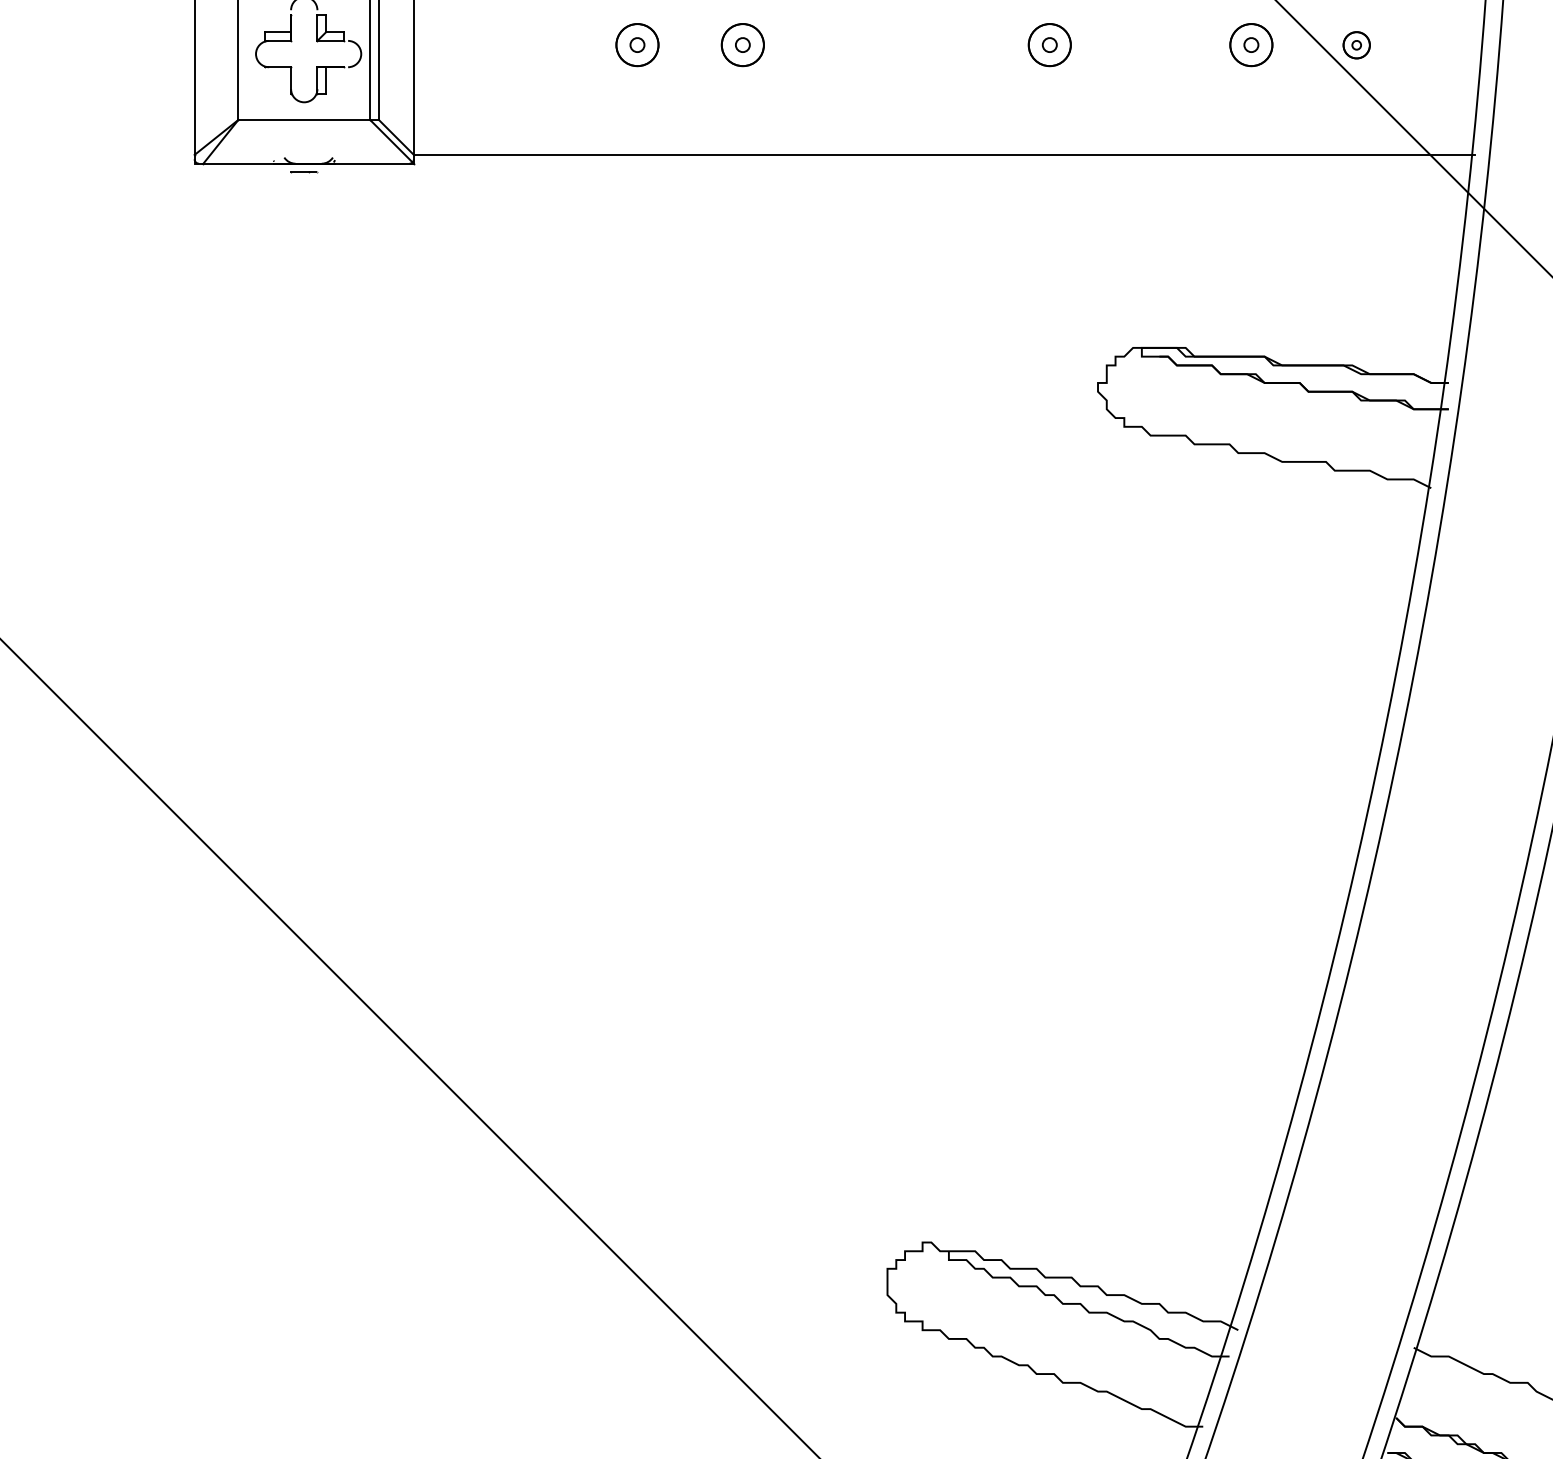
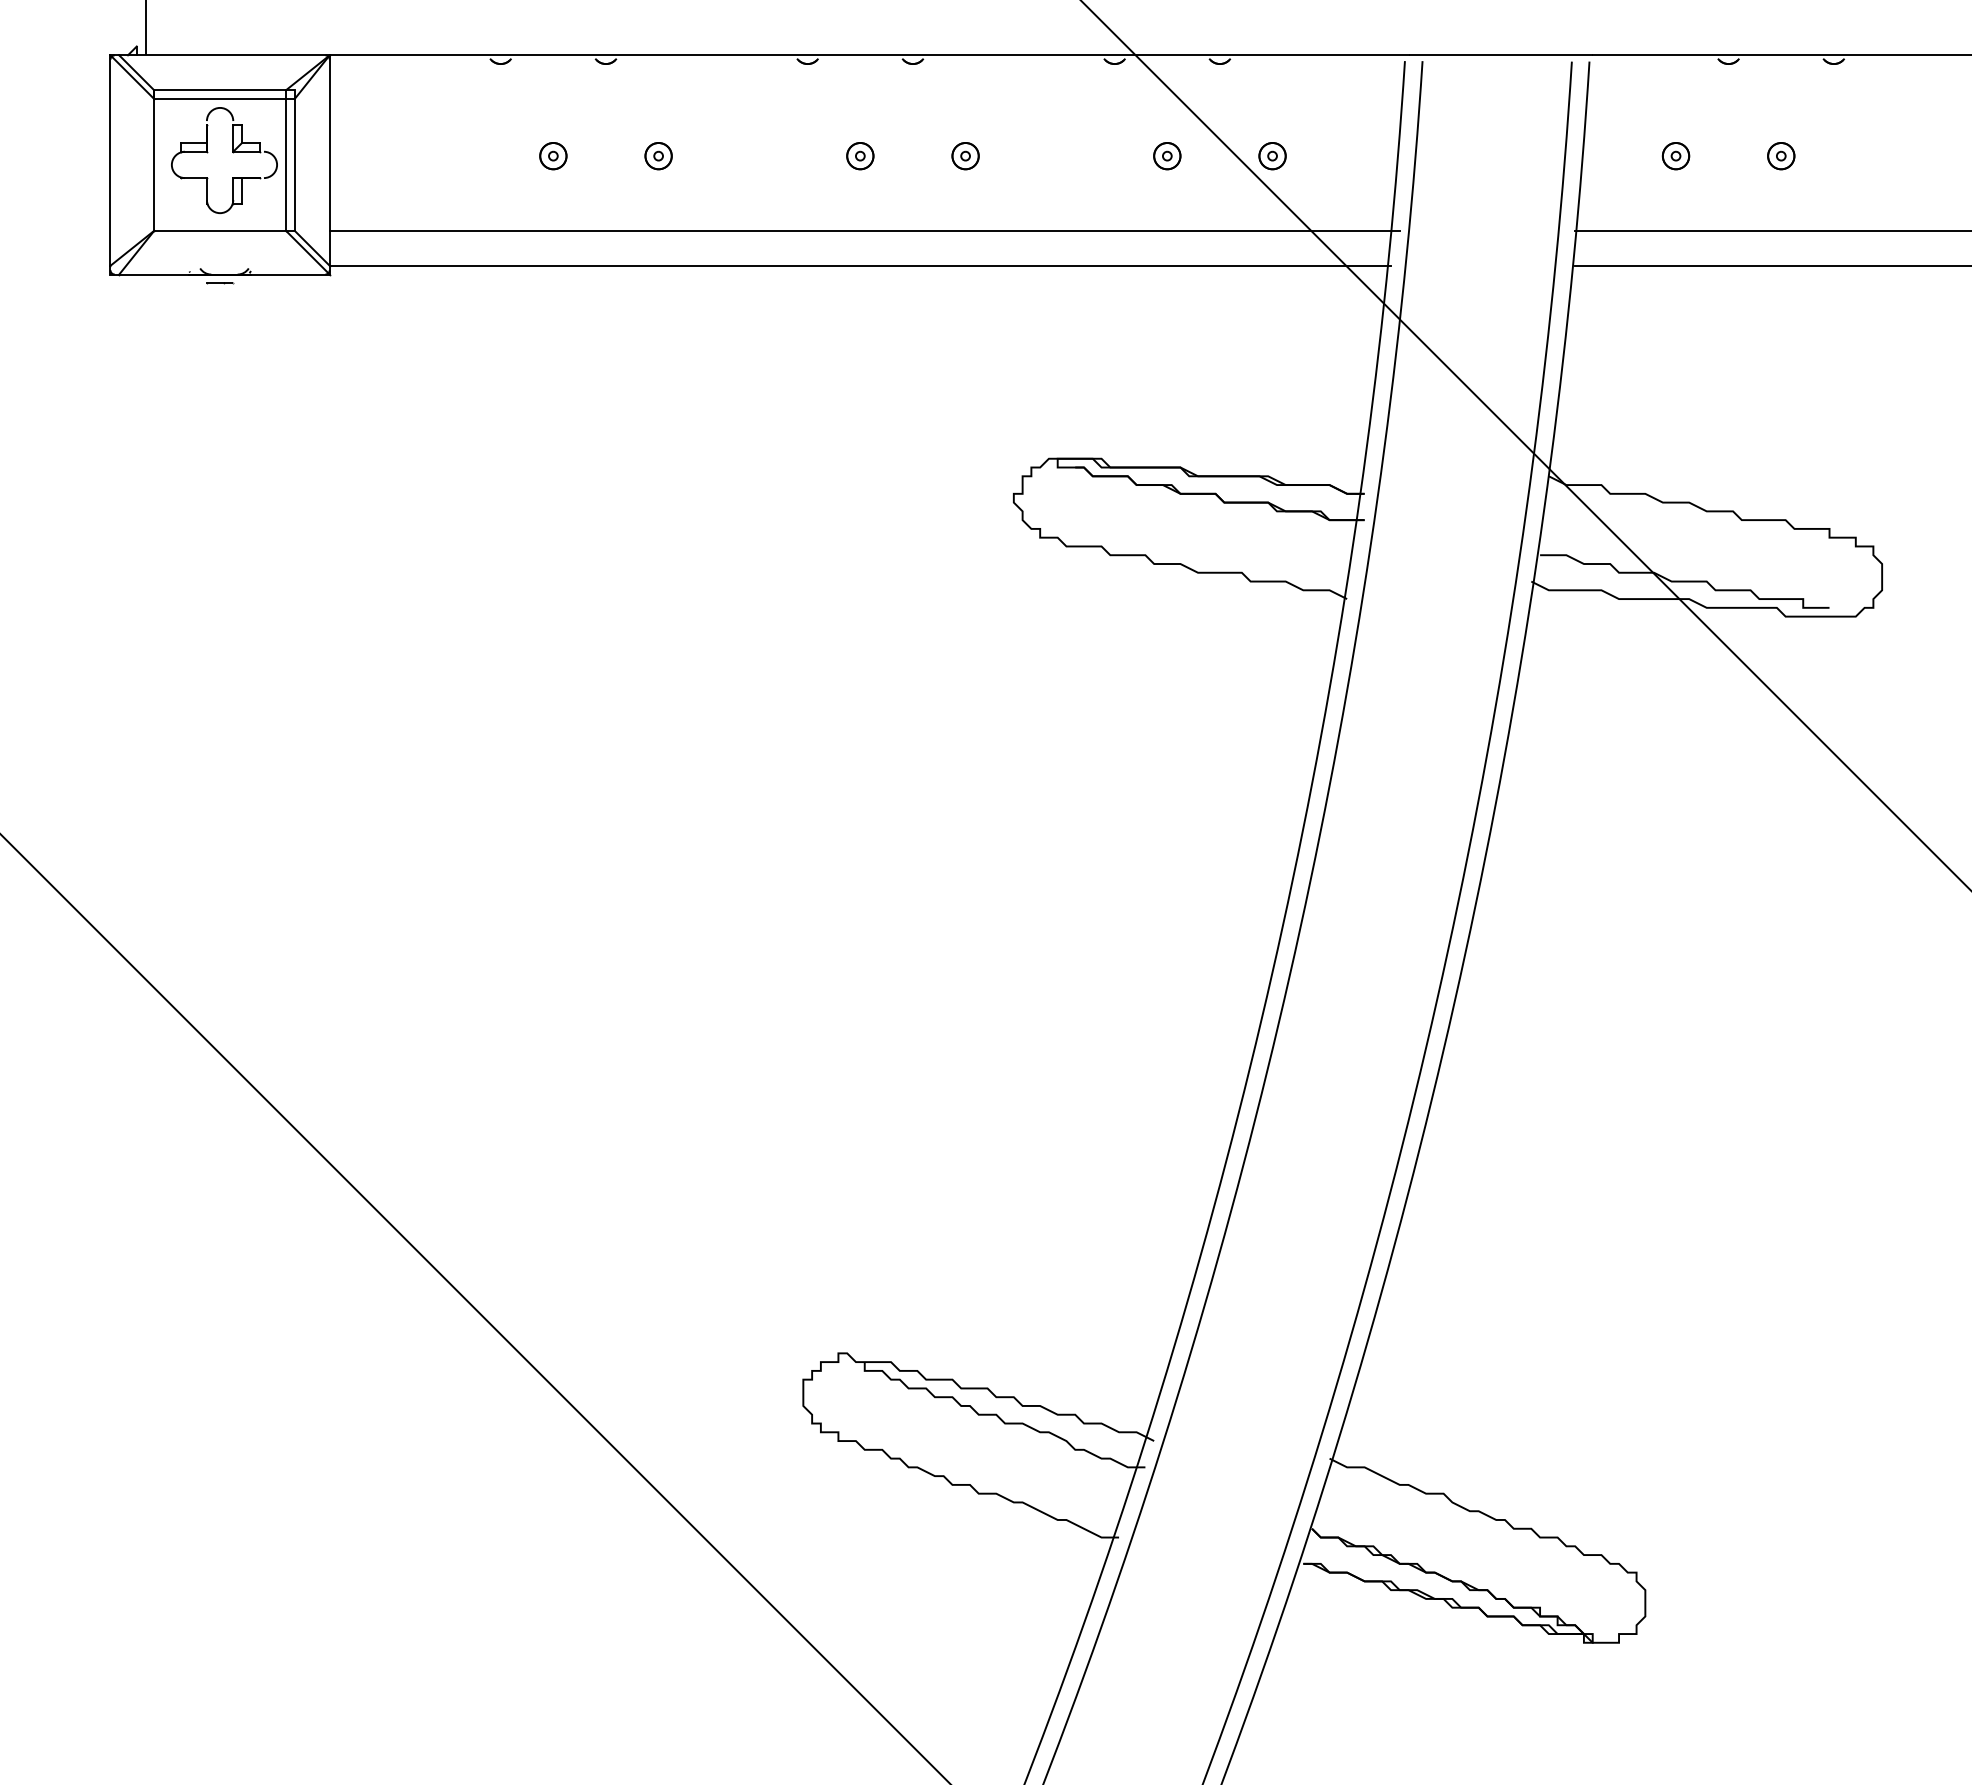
part: (637, 45) -> (553, 156), size x0.62
part: (742, 45) -> (658, 156), size x0.62
part: (944, 45) -> (860, 156), added
part: (1049, 45) -> (965, 156), size x0.62
part: (1251, 45) -> (1167, 156), size x0.62
line: (948, 119) -> (864, 230), added

